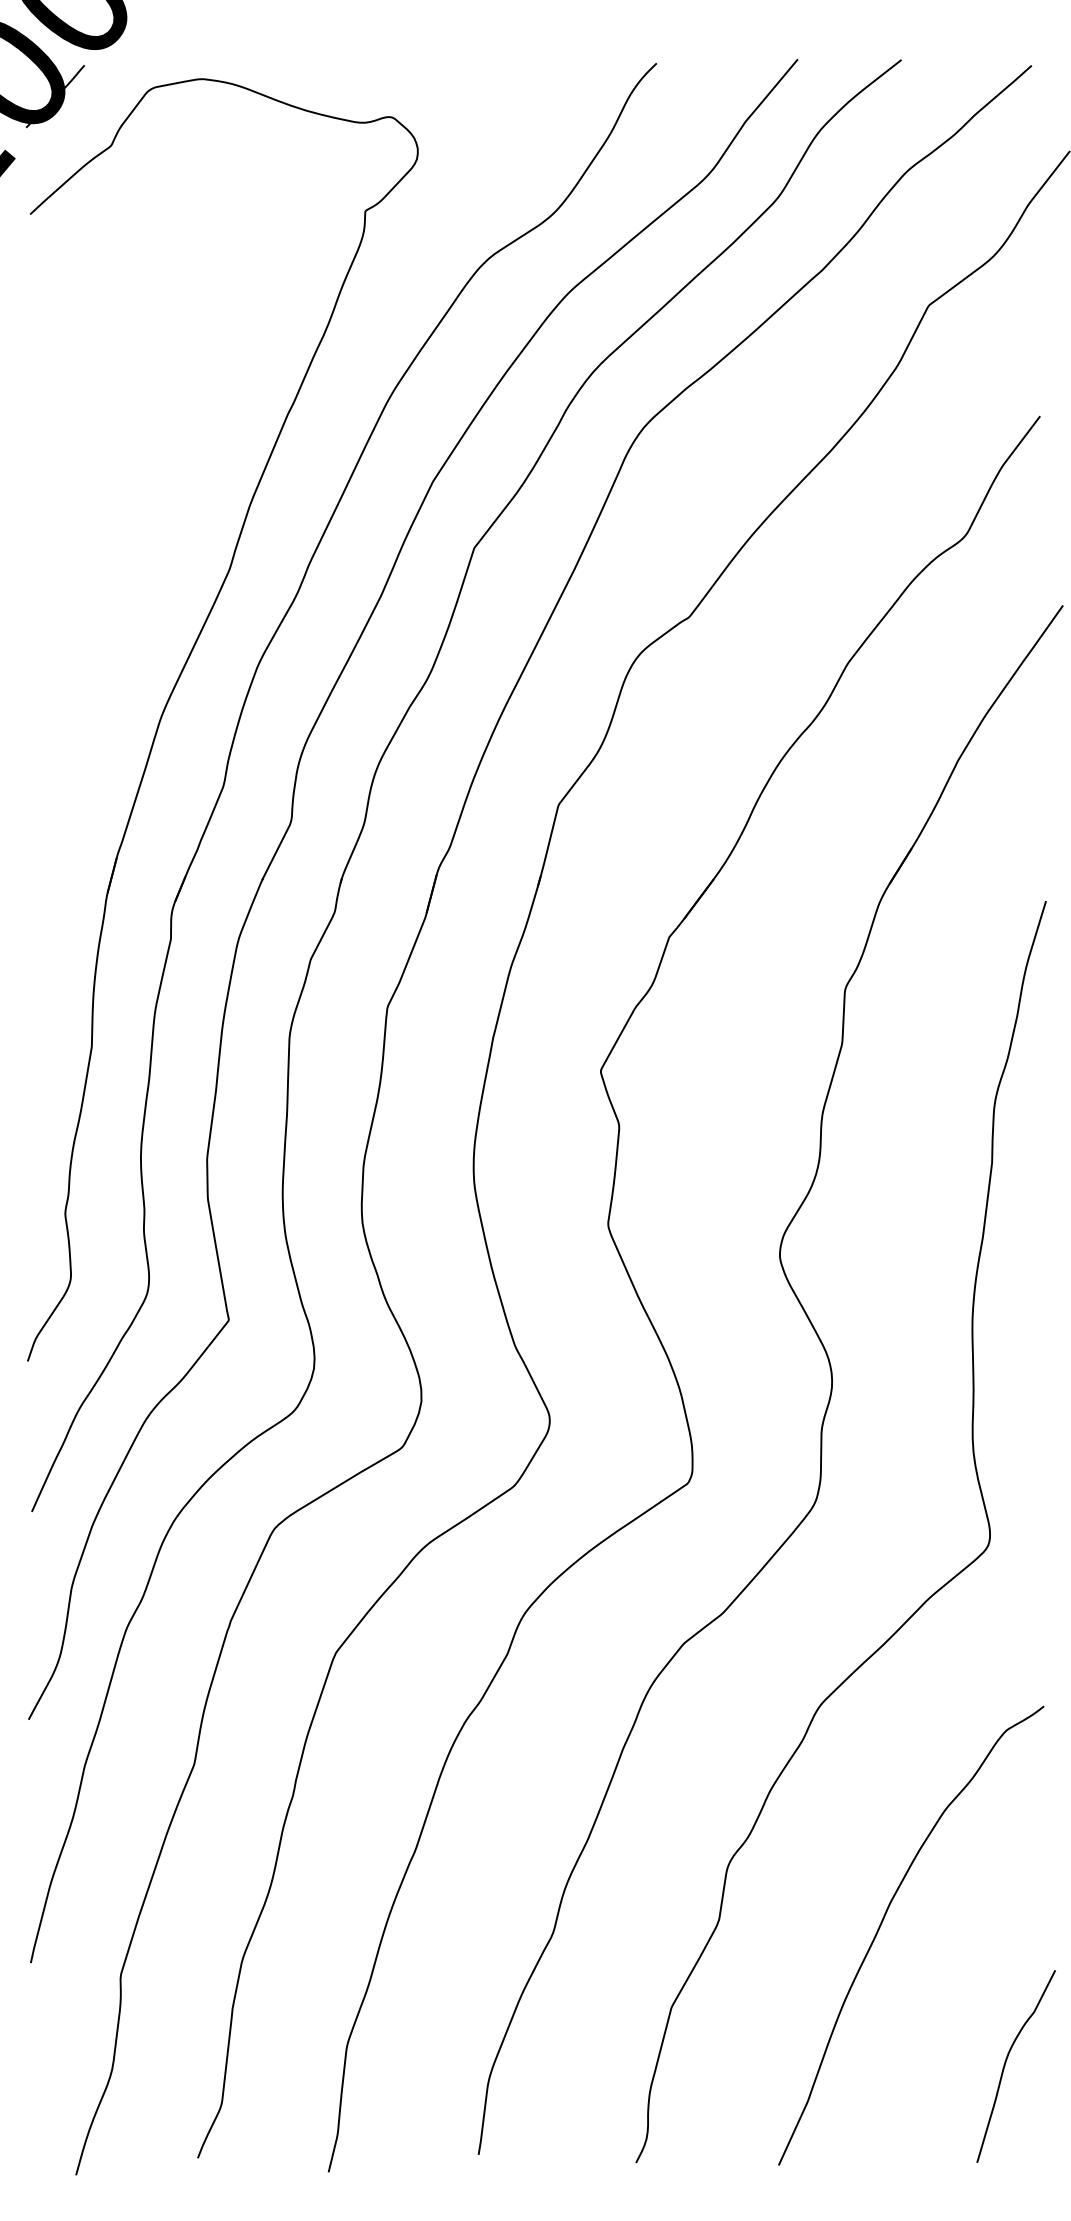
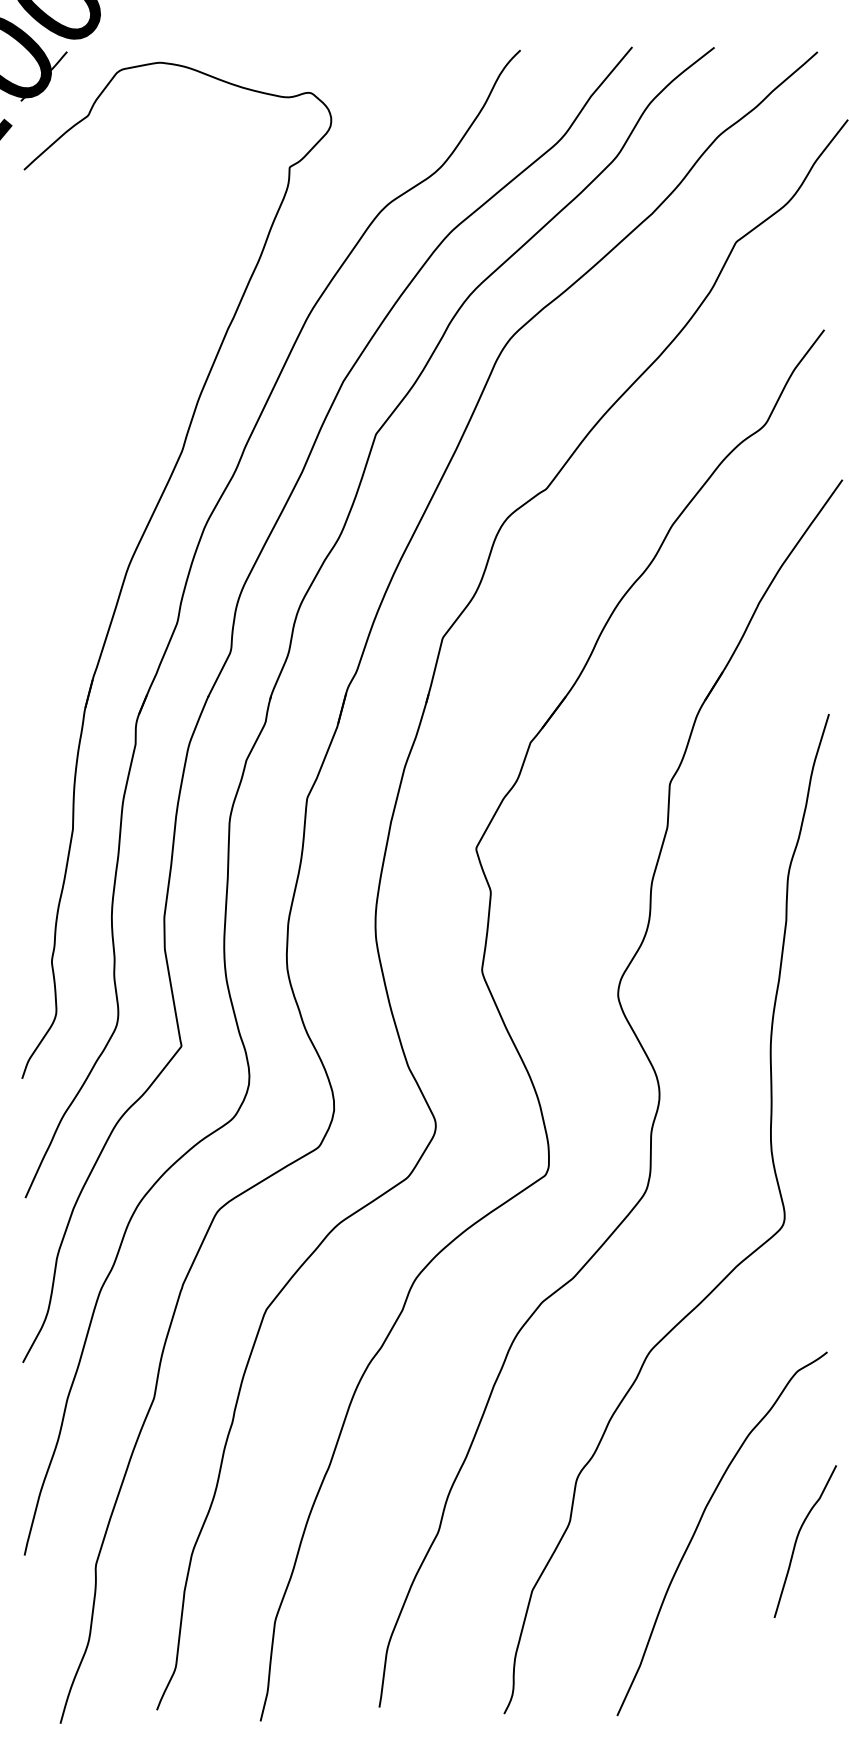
curve: (1006, 2062) -> (797, 1538), moved

